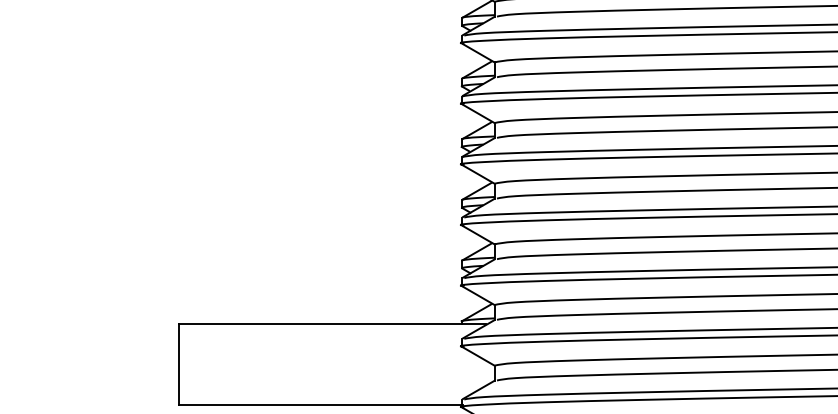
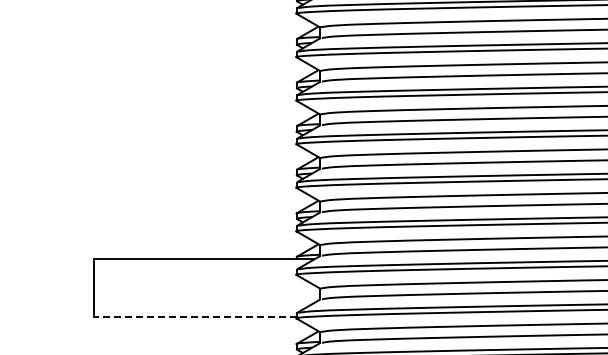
line: (320, 404) -> (195, 316), solid -> dashed

